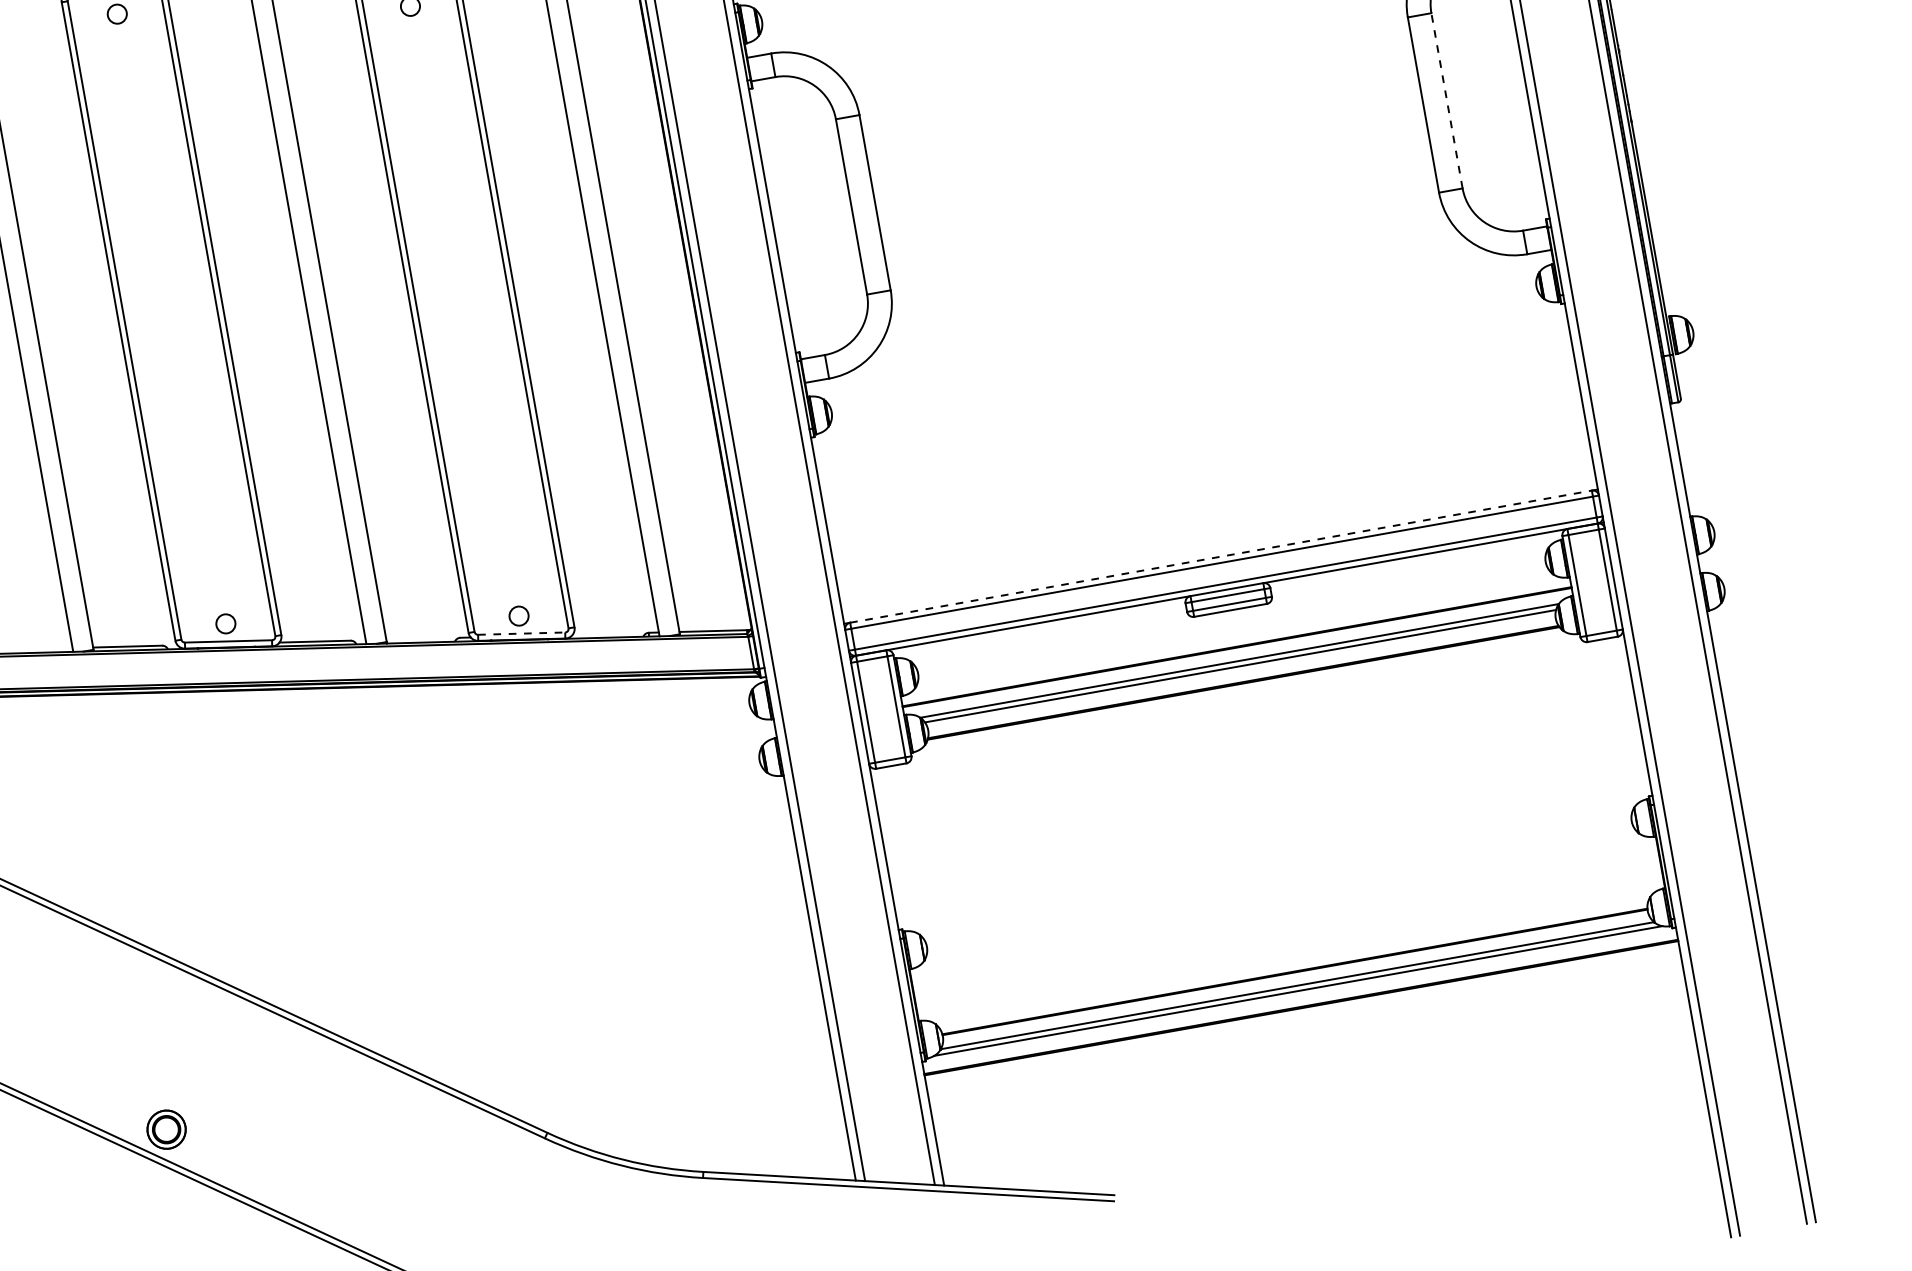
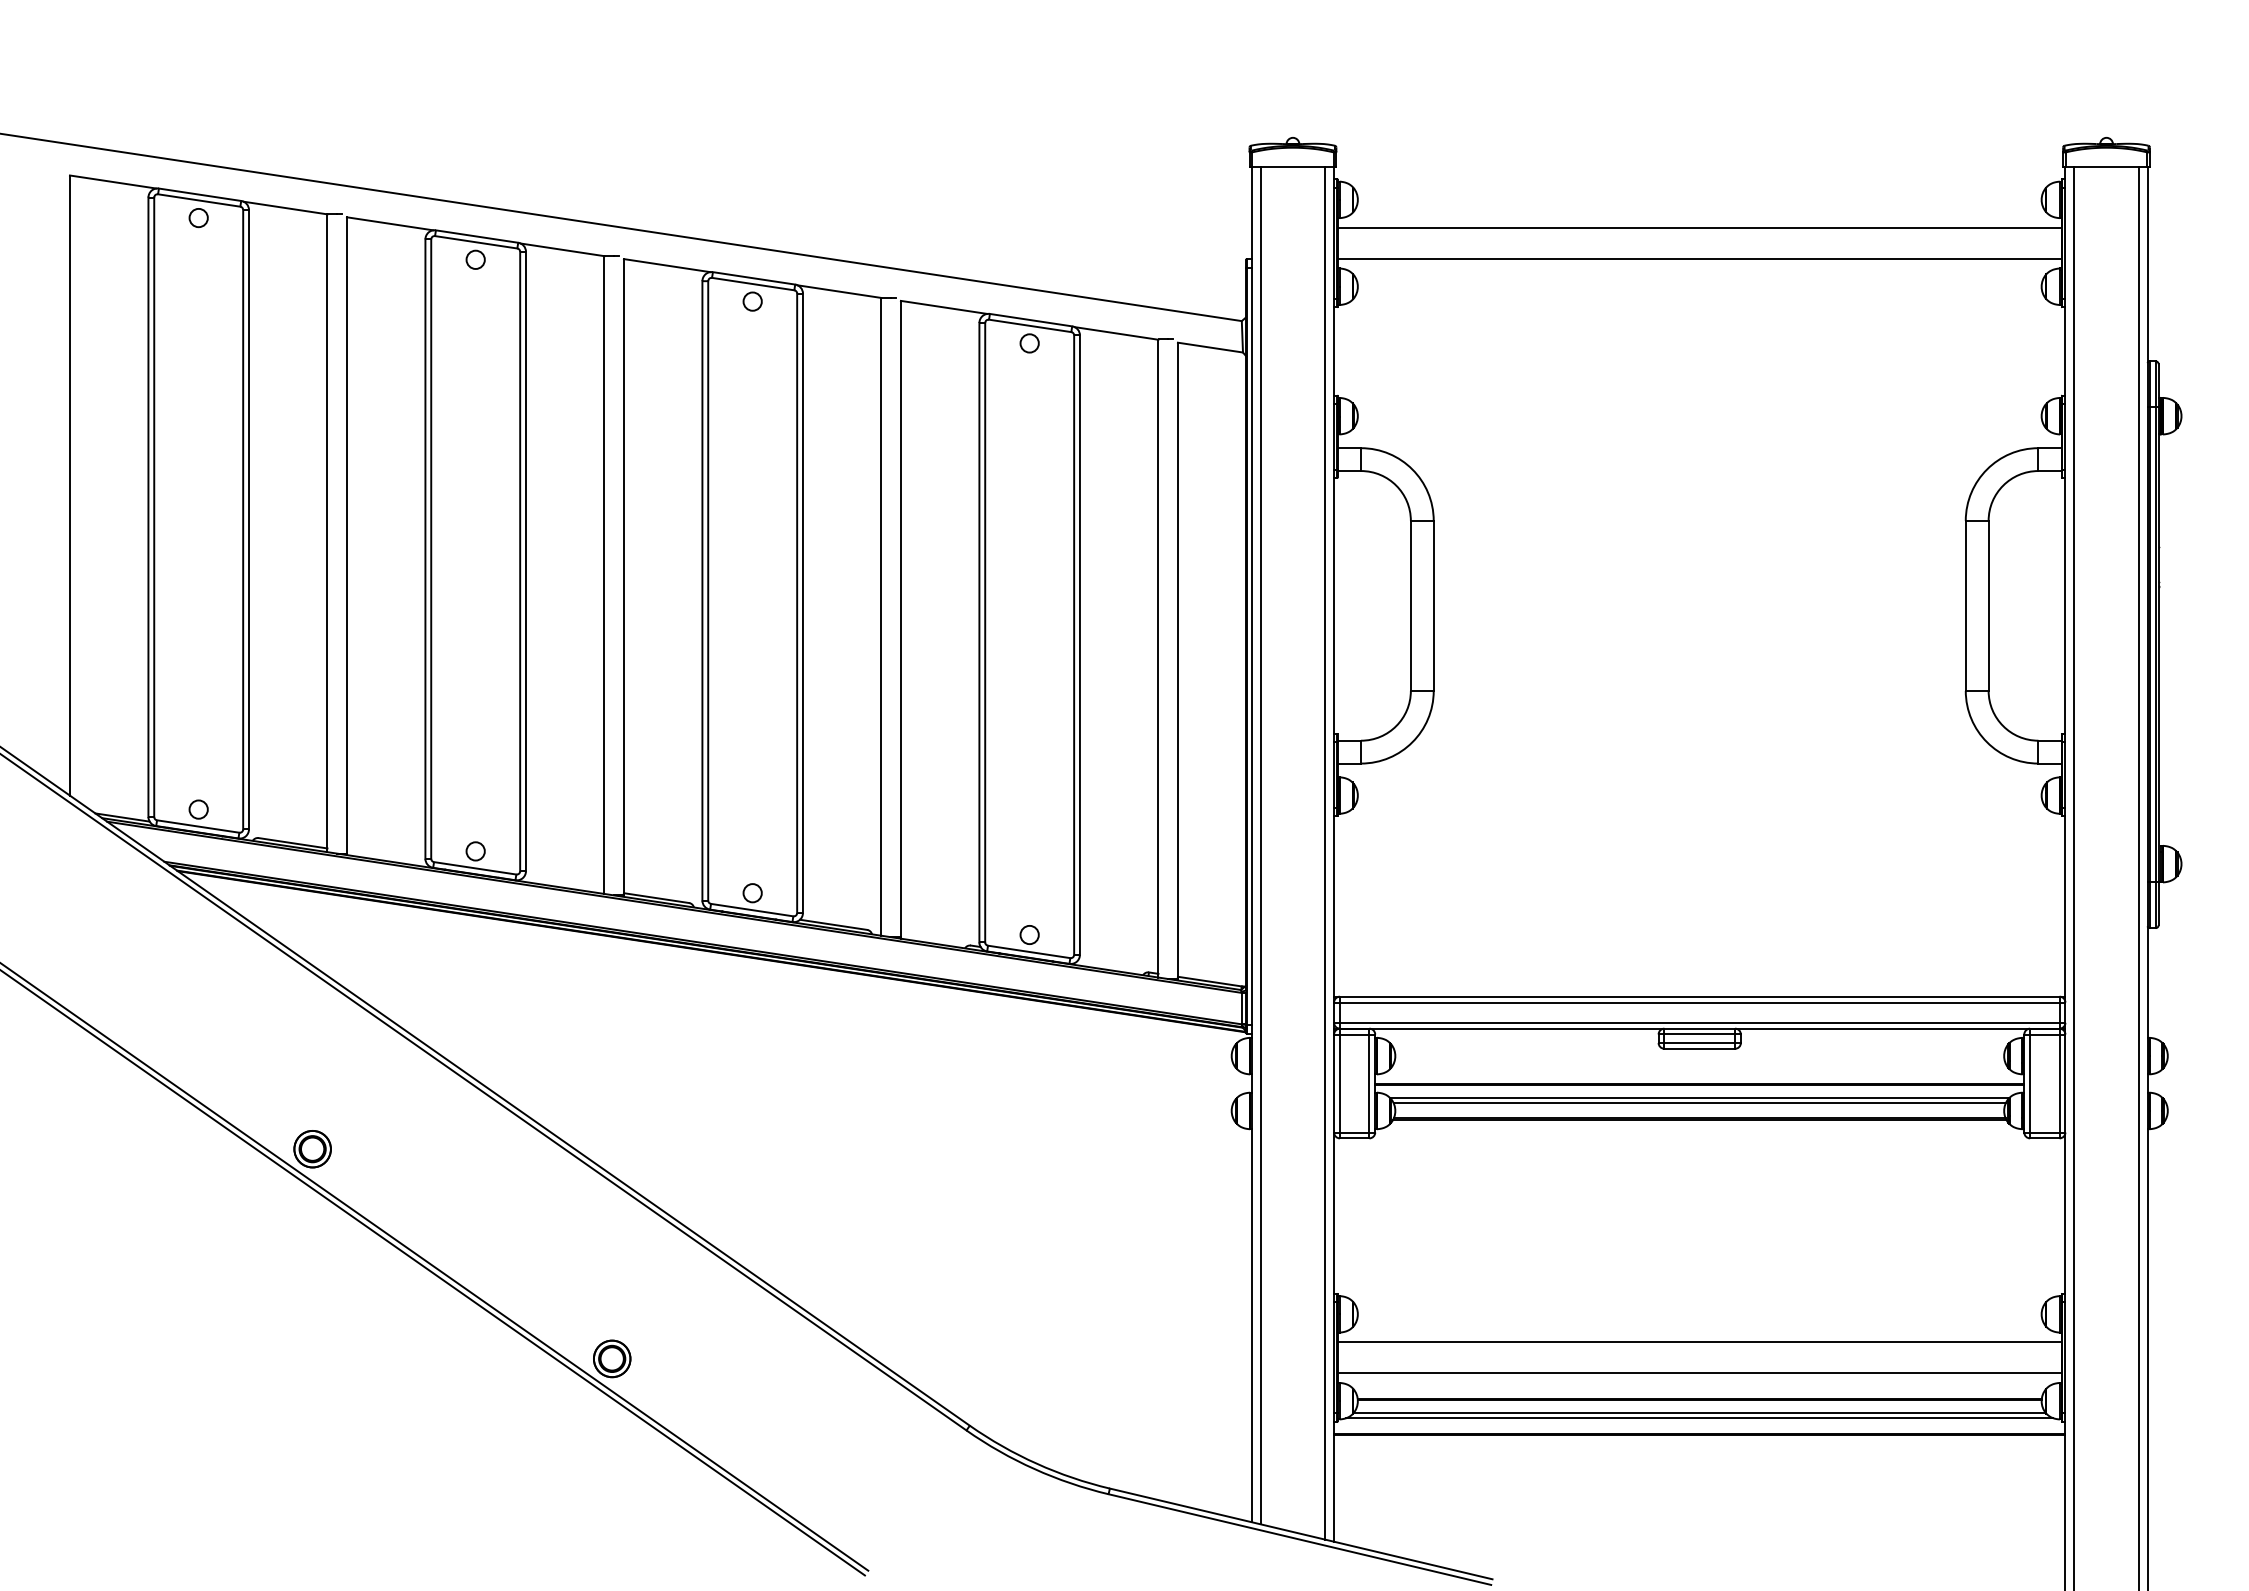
line: (1446, 100) -> (1988, 605), dashed -> solid
line: (1220, 556) -> (1699, 996), dashed -> solid
line: (521, 633) -> (1029, 951), dashed -> solid
line: (1284, 913) -> (1699, 1342), added
line: (1289, 945) -> (1699, 1373), added

